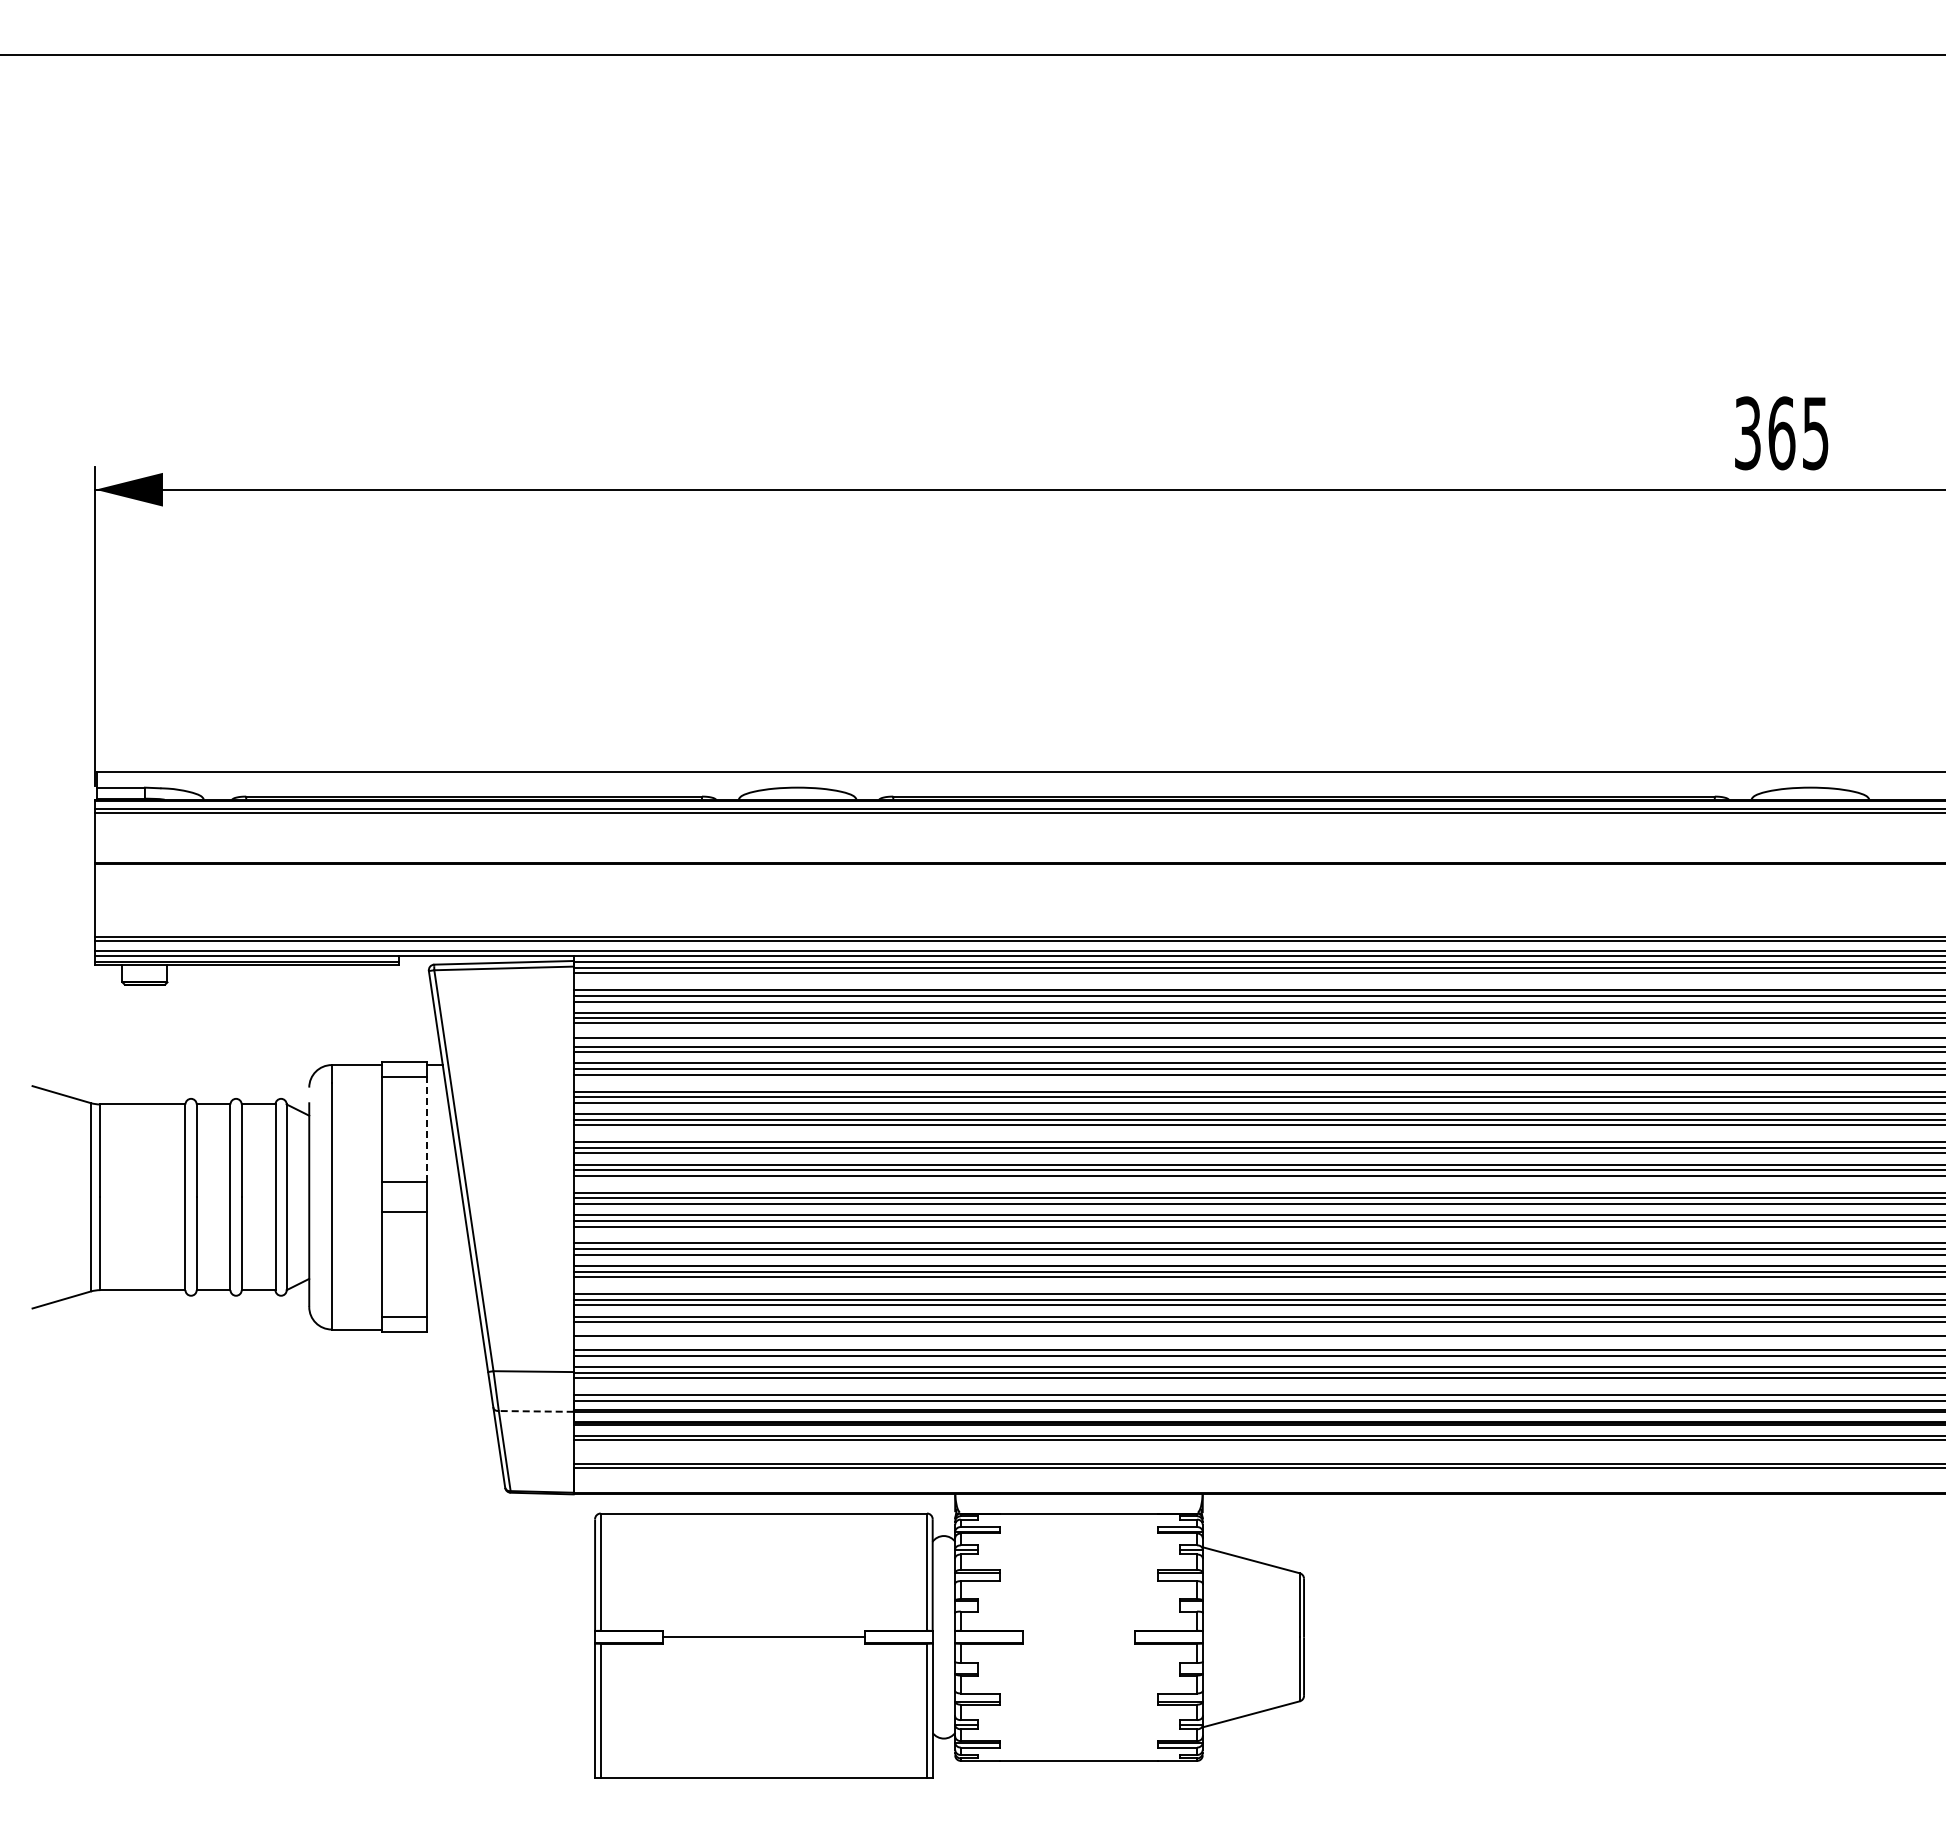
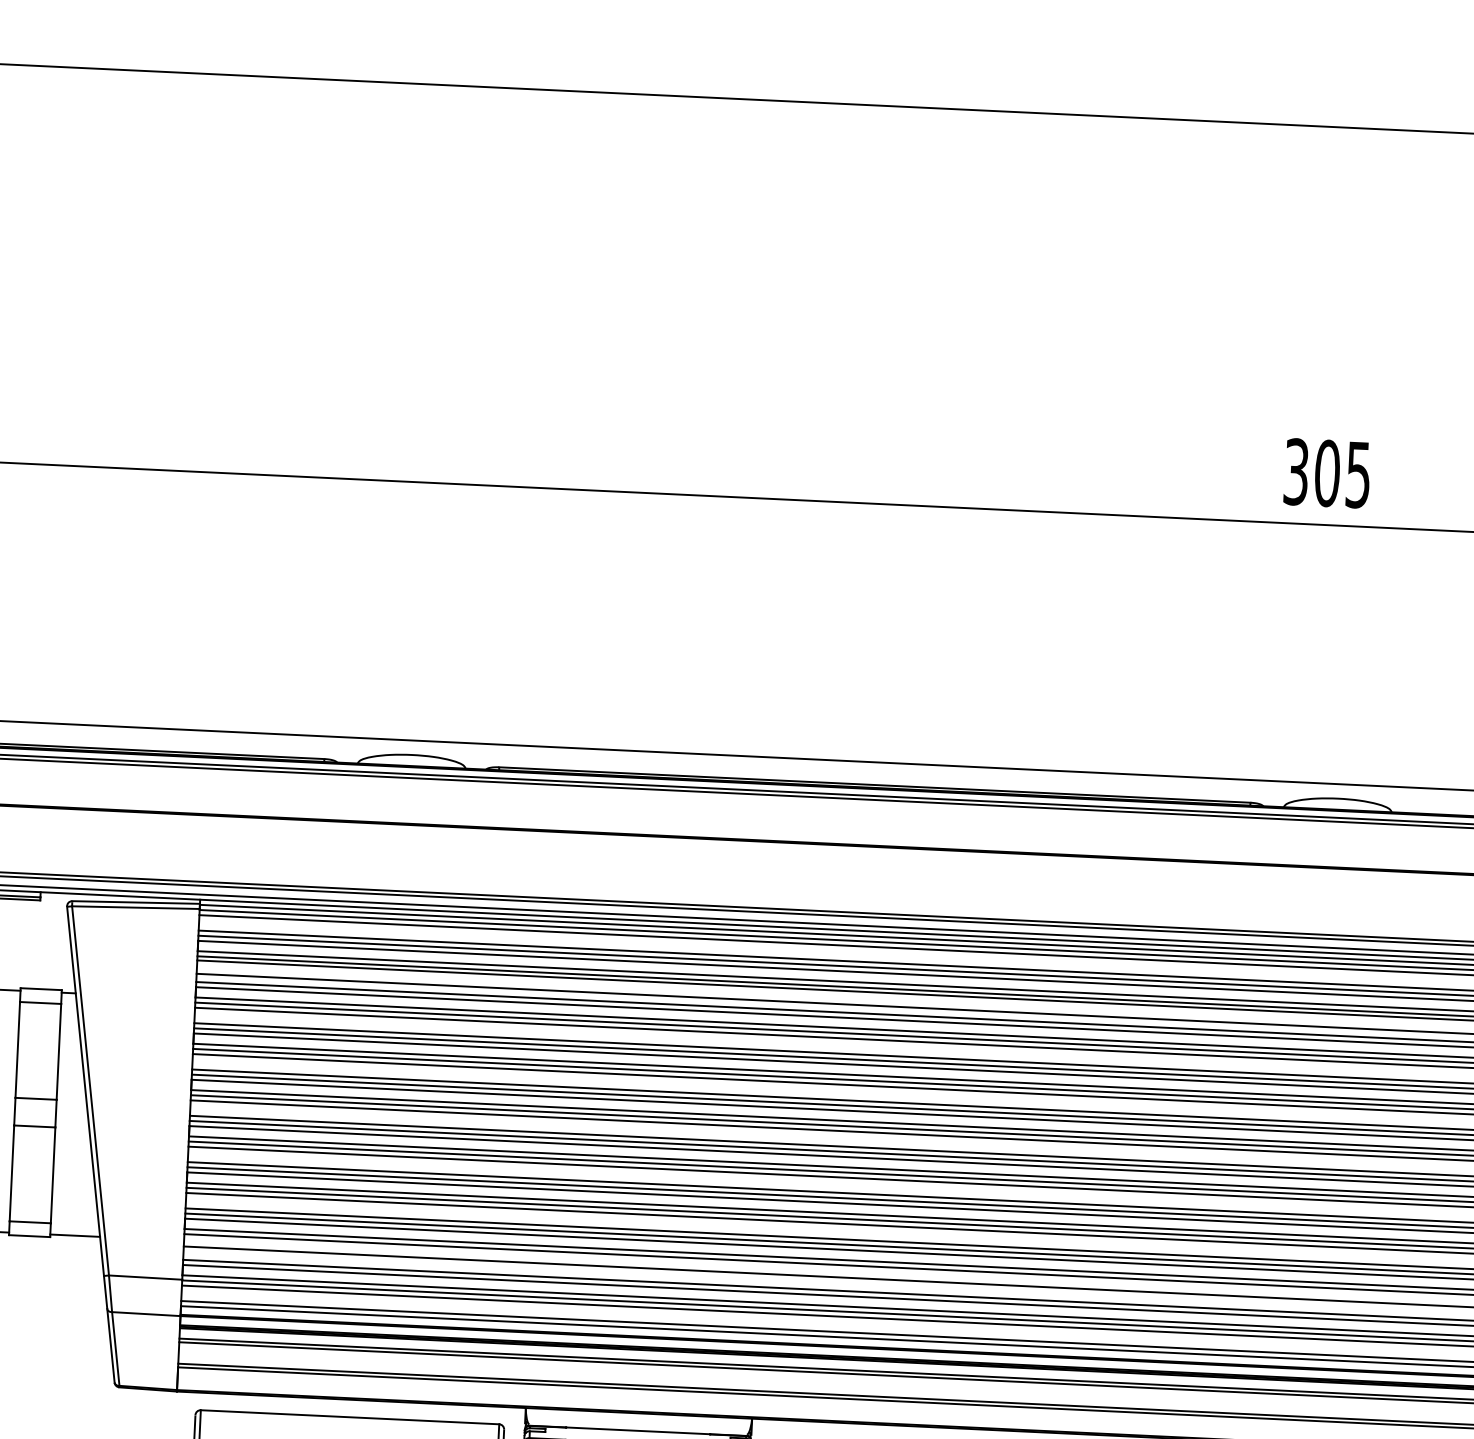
text: (1781, 433) -> (1327, 473), 365 -> 305
line: (427, 1129) -> (59, 1051), dashed -> solid
line: (454, 1329) -> (75, 1235), added
line: (535, 1411) -> (145, 1314), dashed -> solid

